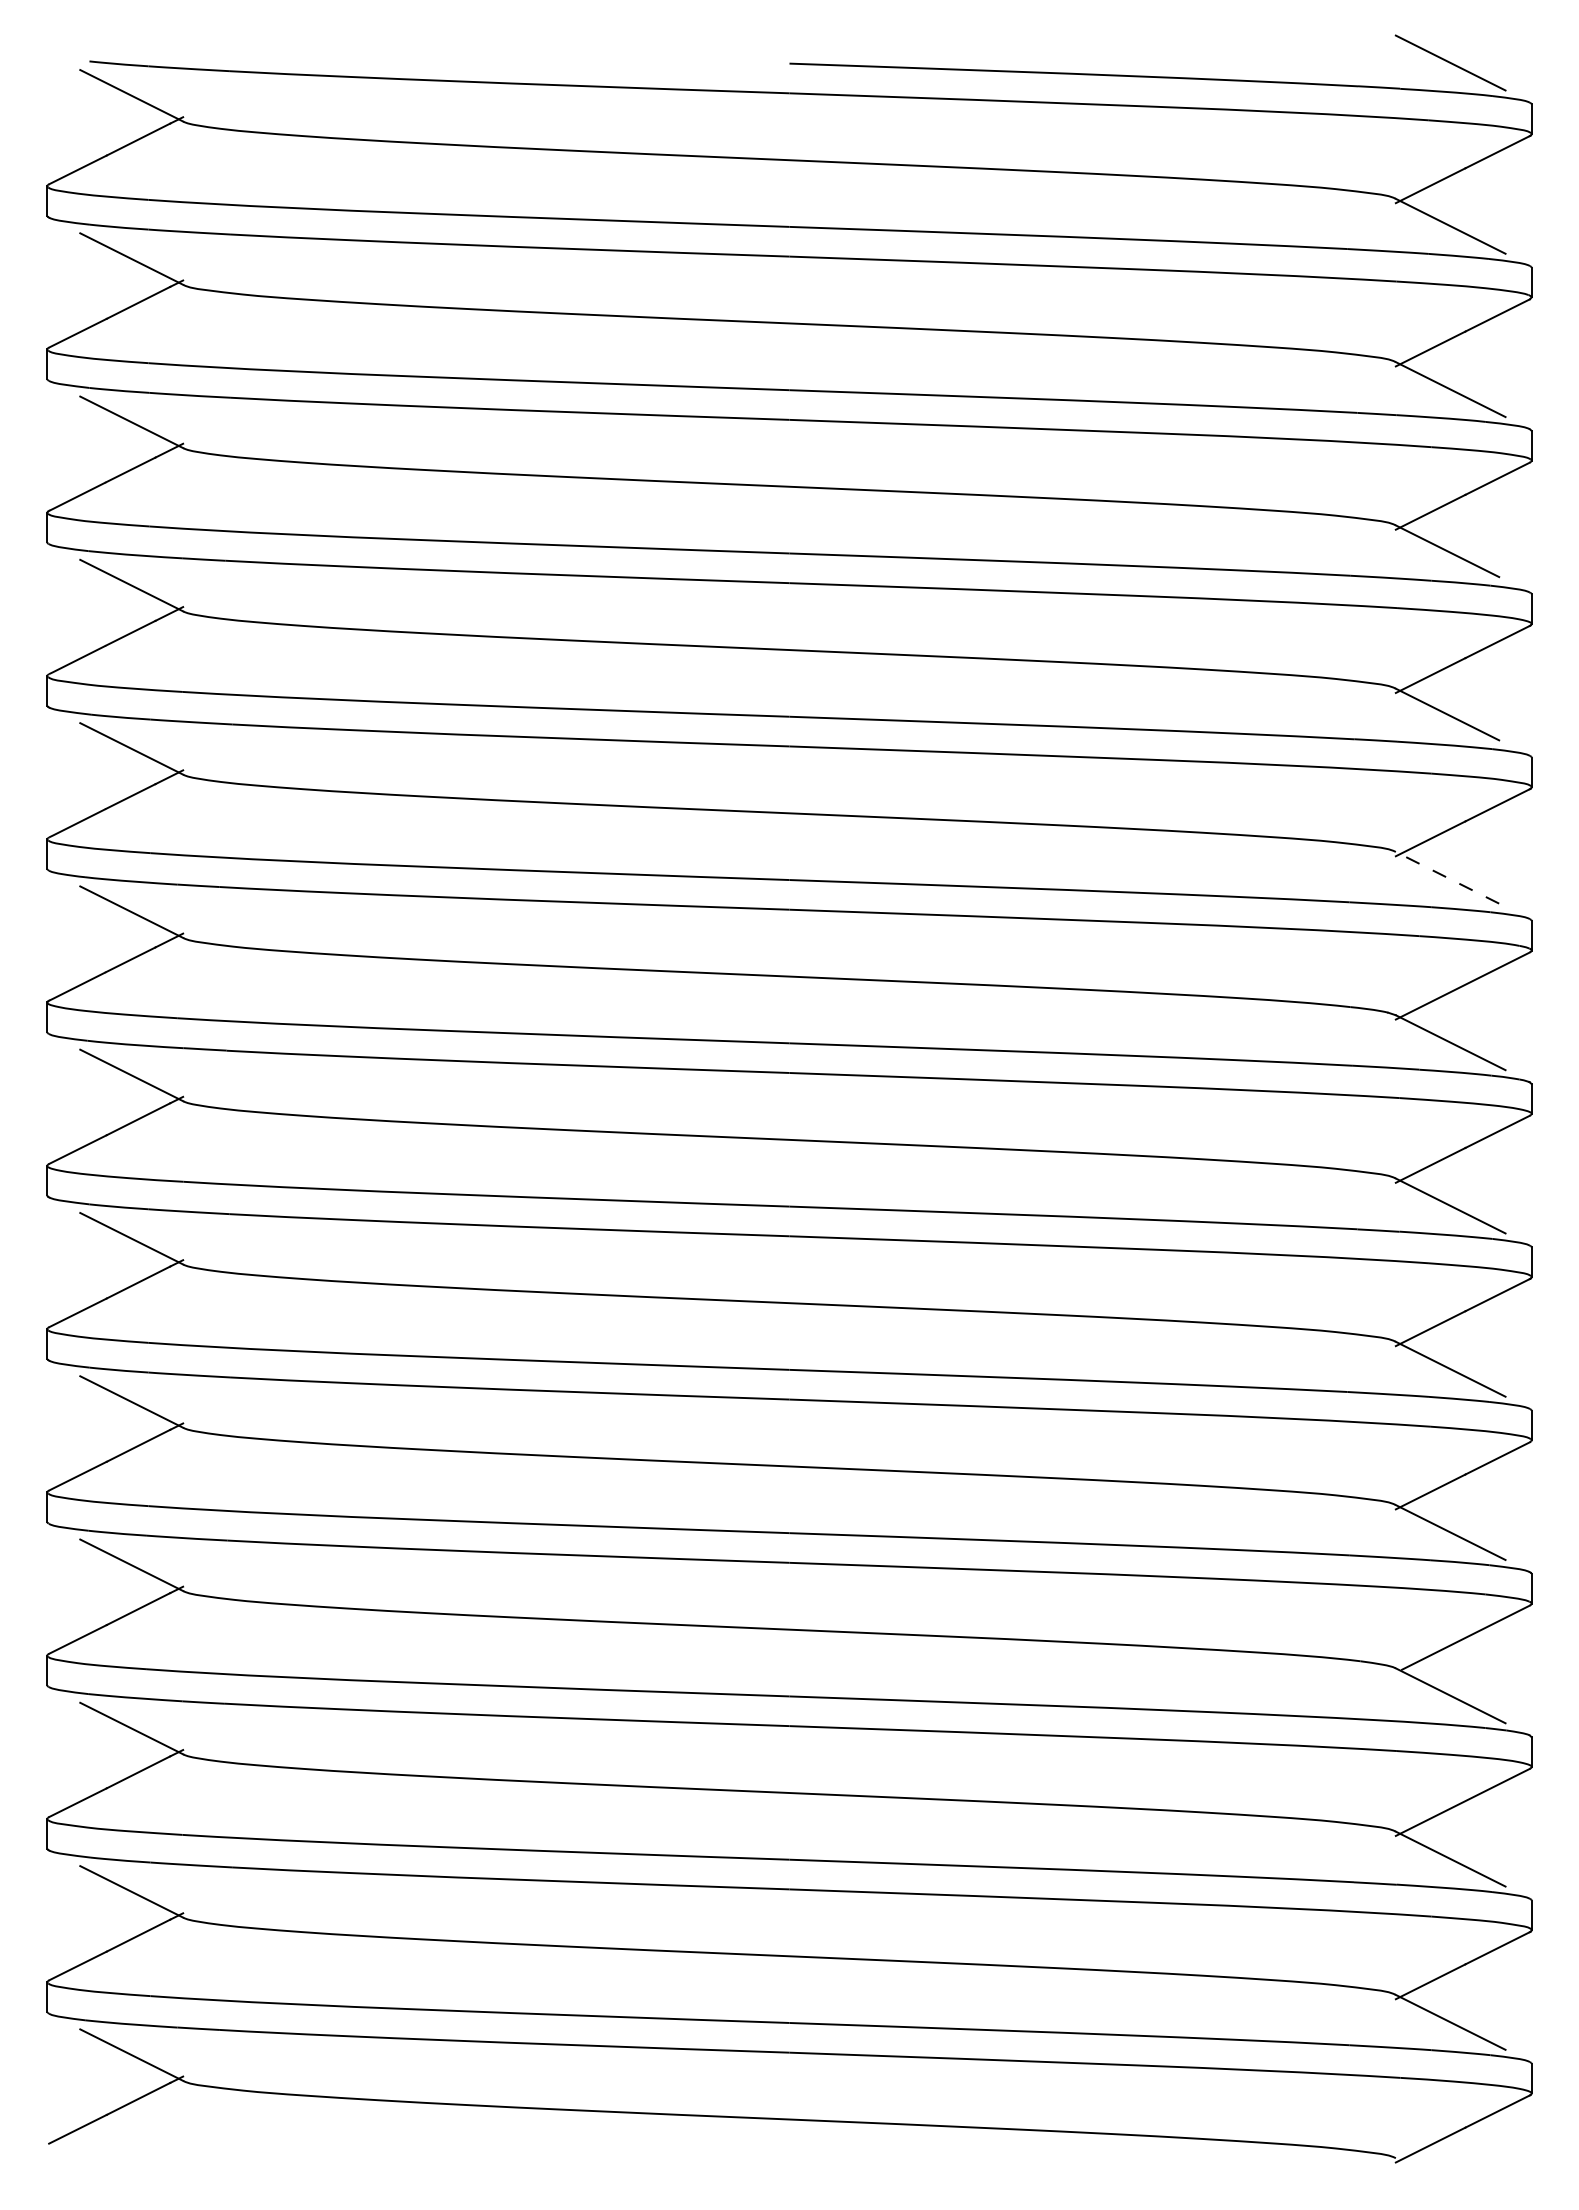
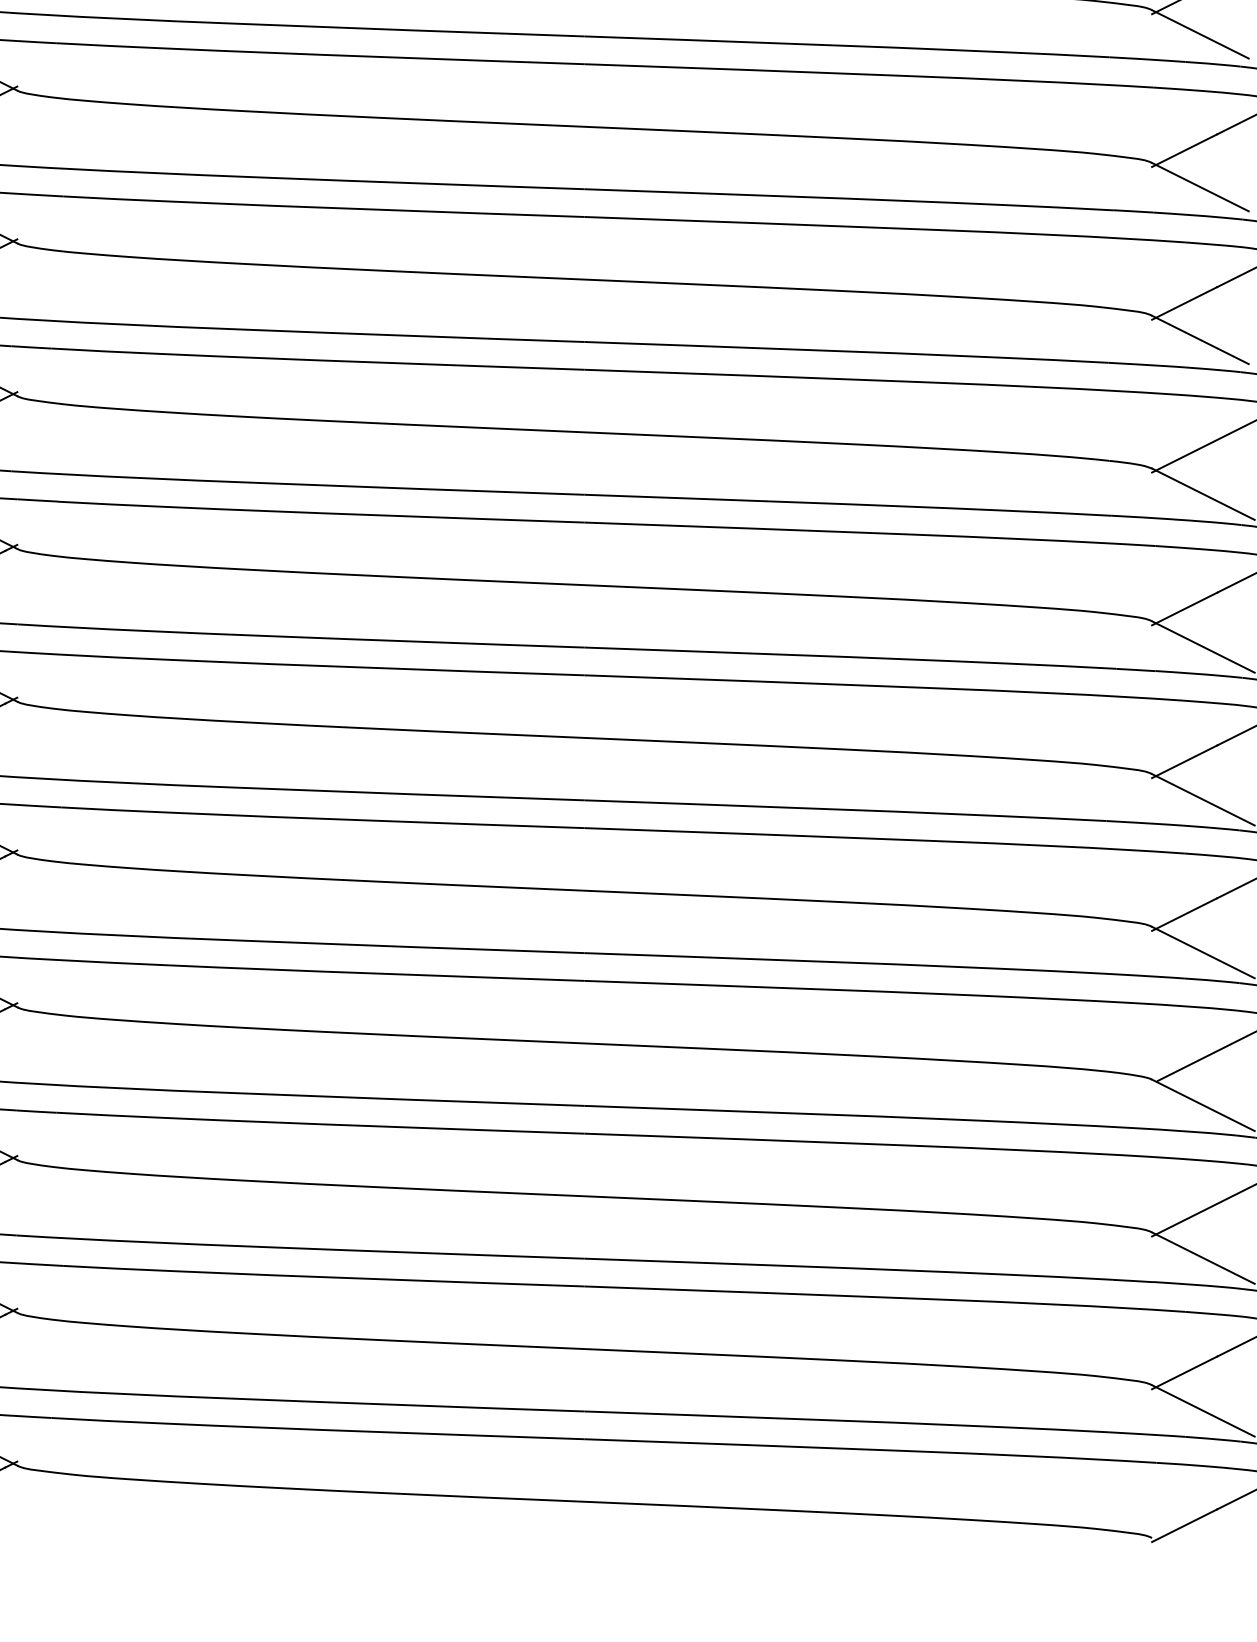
line: (1447, 877) -> (1200, 339), dashed -> solid

